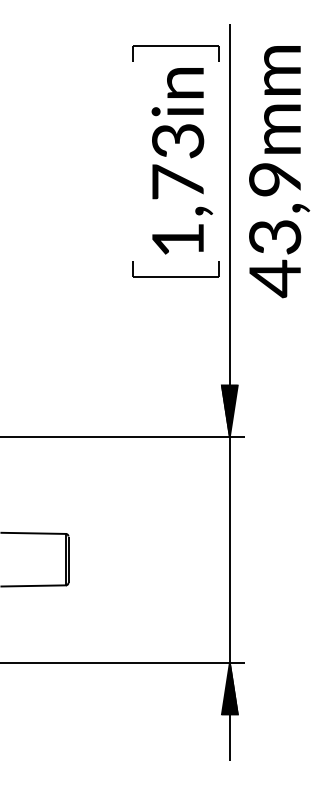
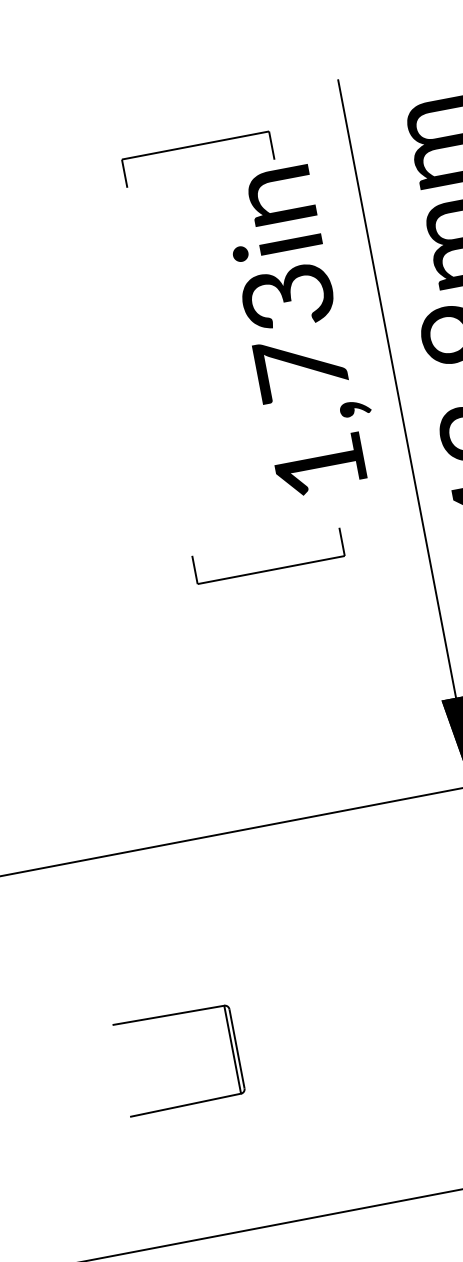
part: (175, 46) -> (194, 147), moved
part: (175, 276) -> (269, 569), moved

